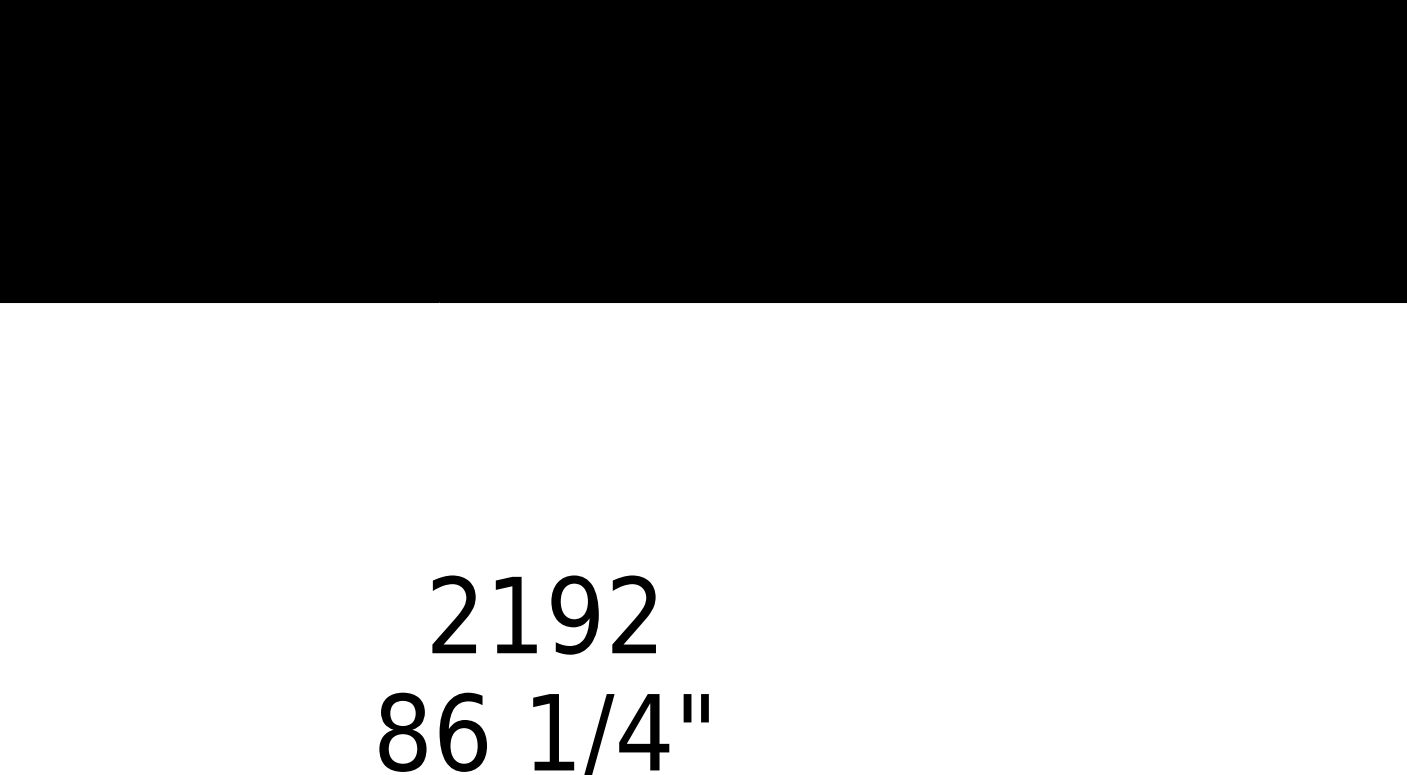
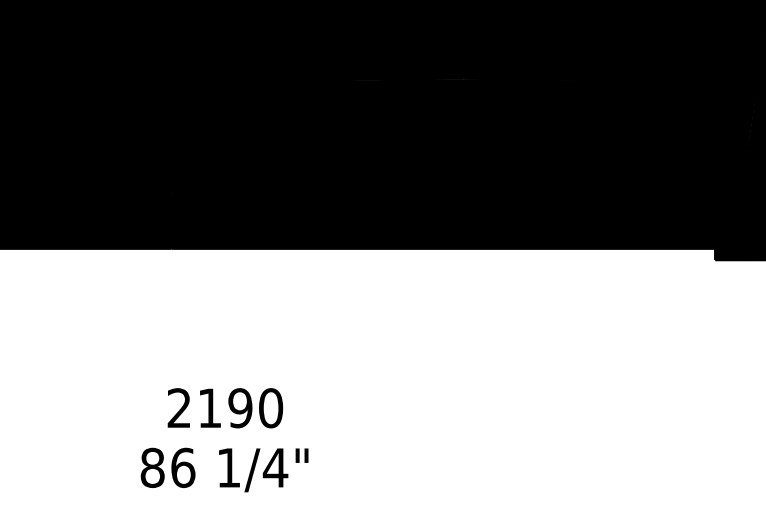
text: (636, 615) -> (271, 408), 2192 -> 2190

